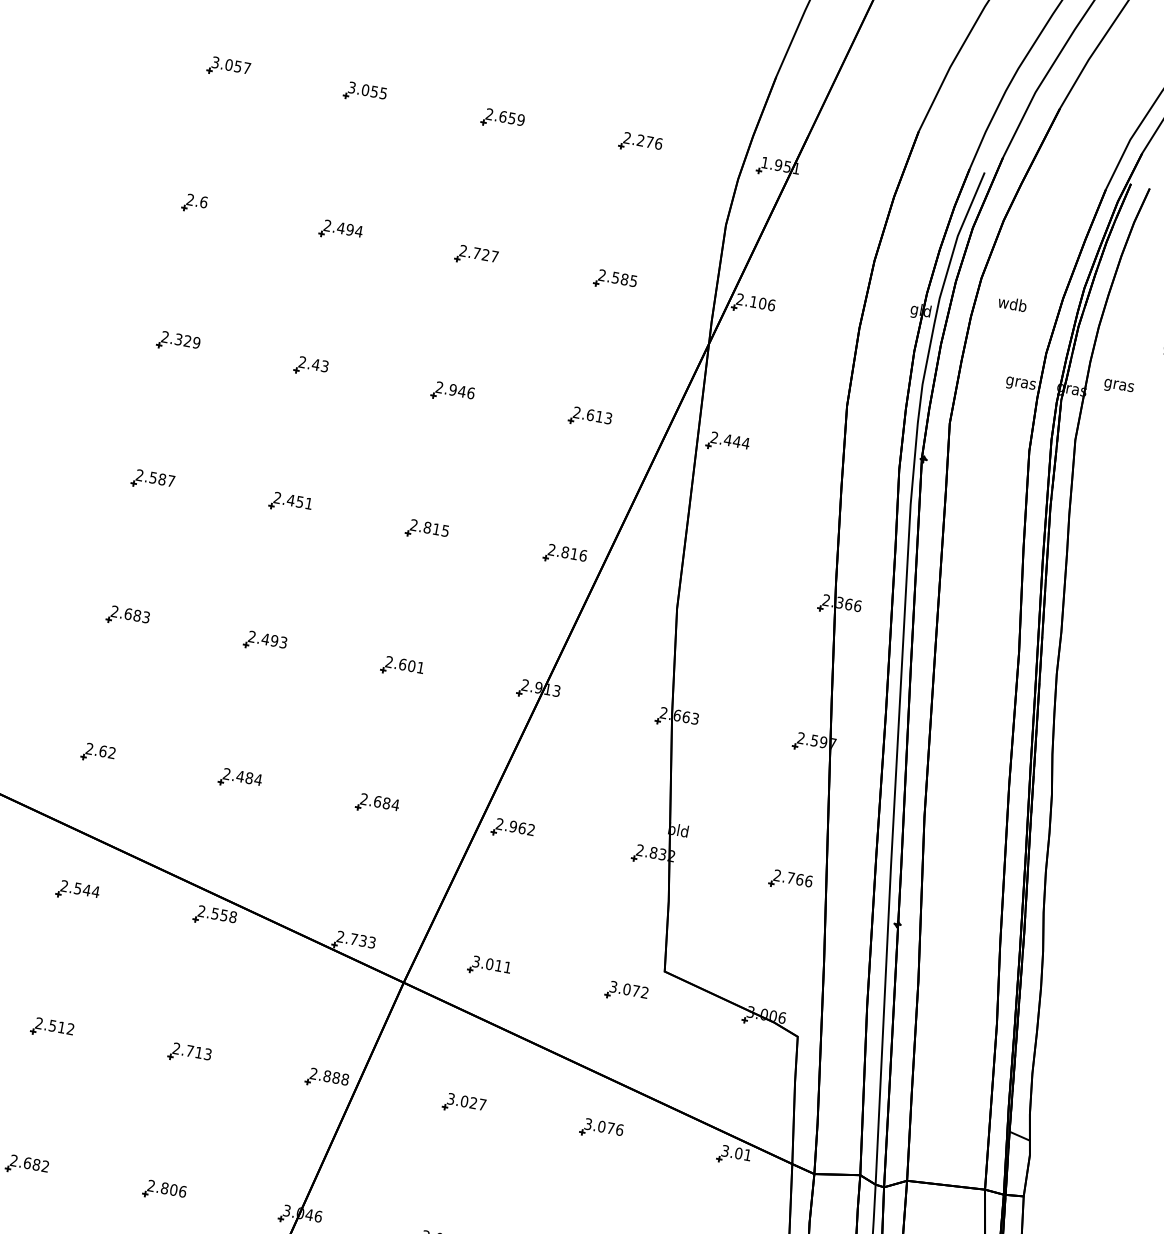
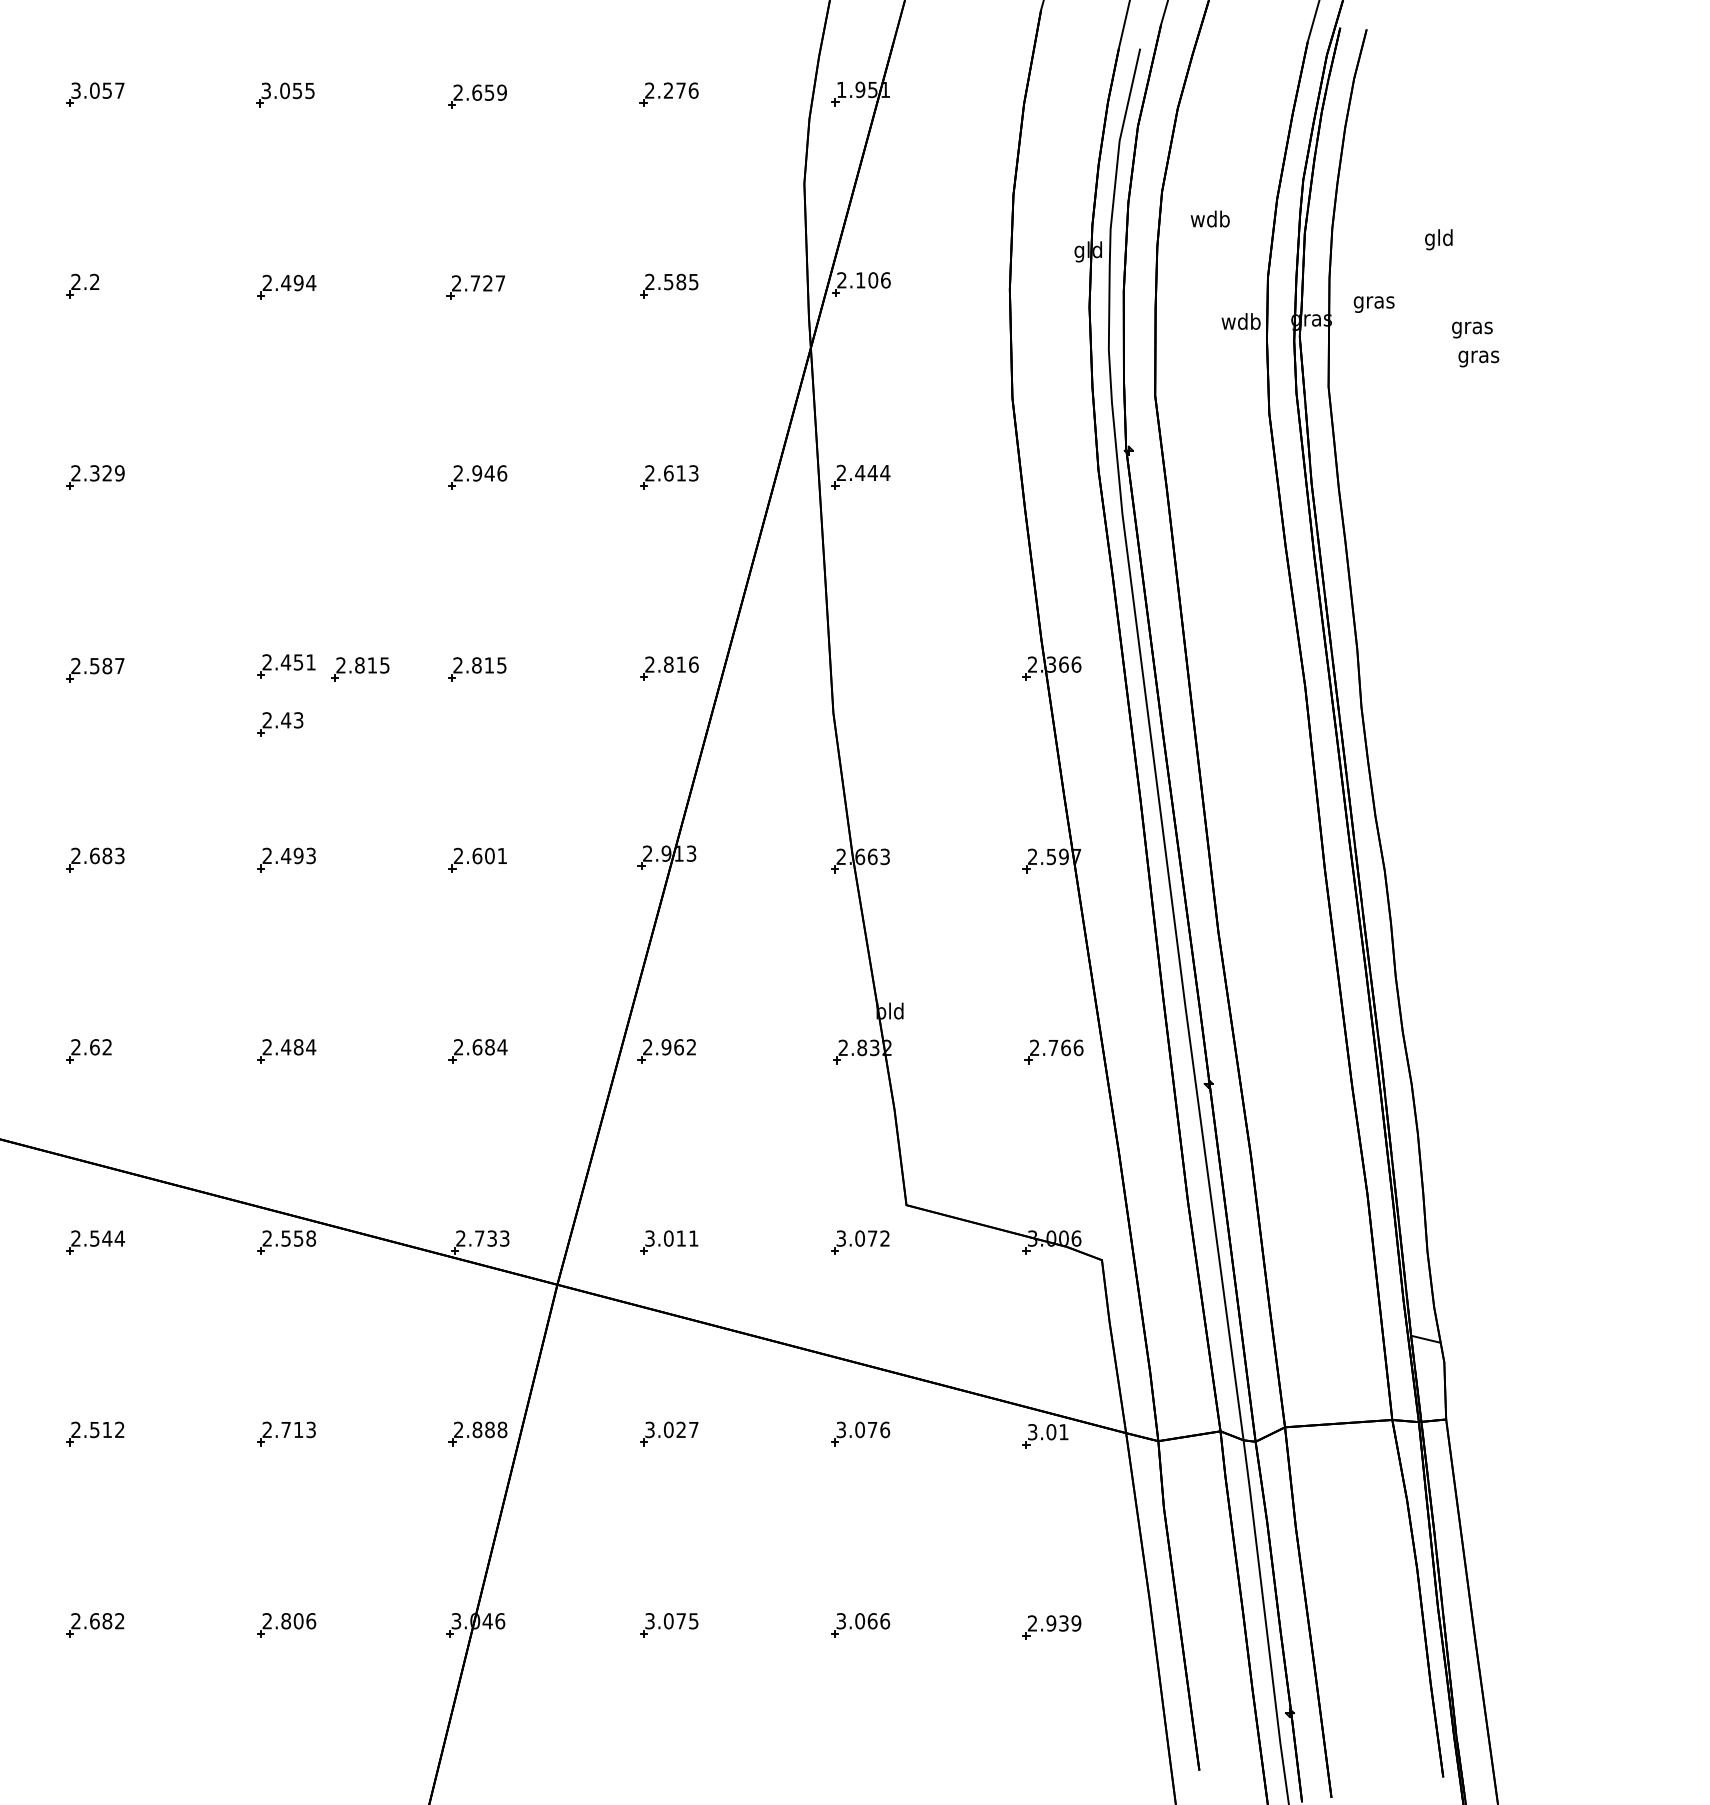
text: (203, 201) -> (94, 281), 2.6 -> 2.2
part: (311, 367) -> (280, 724), moved
text: (1021, 383) -> (1241, 323), gras -> wdb
part: (343, 515) -> (360, 669), added

